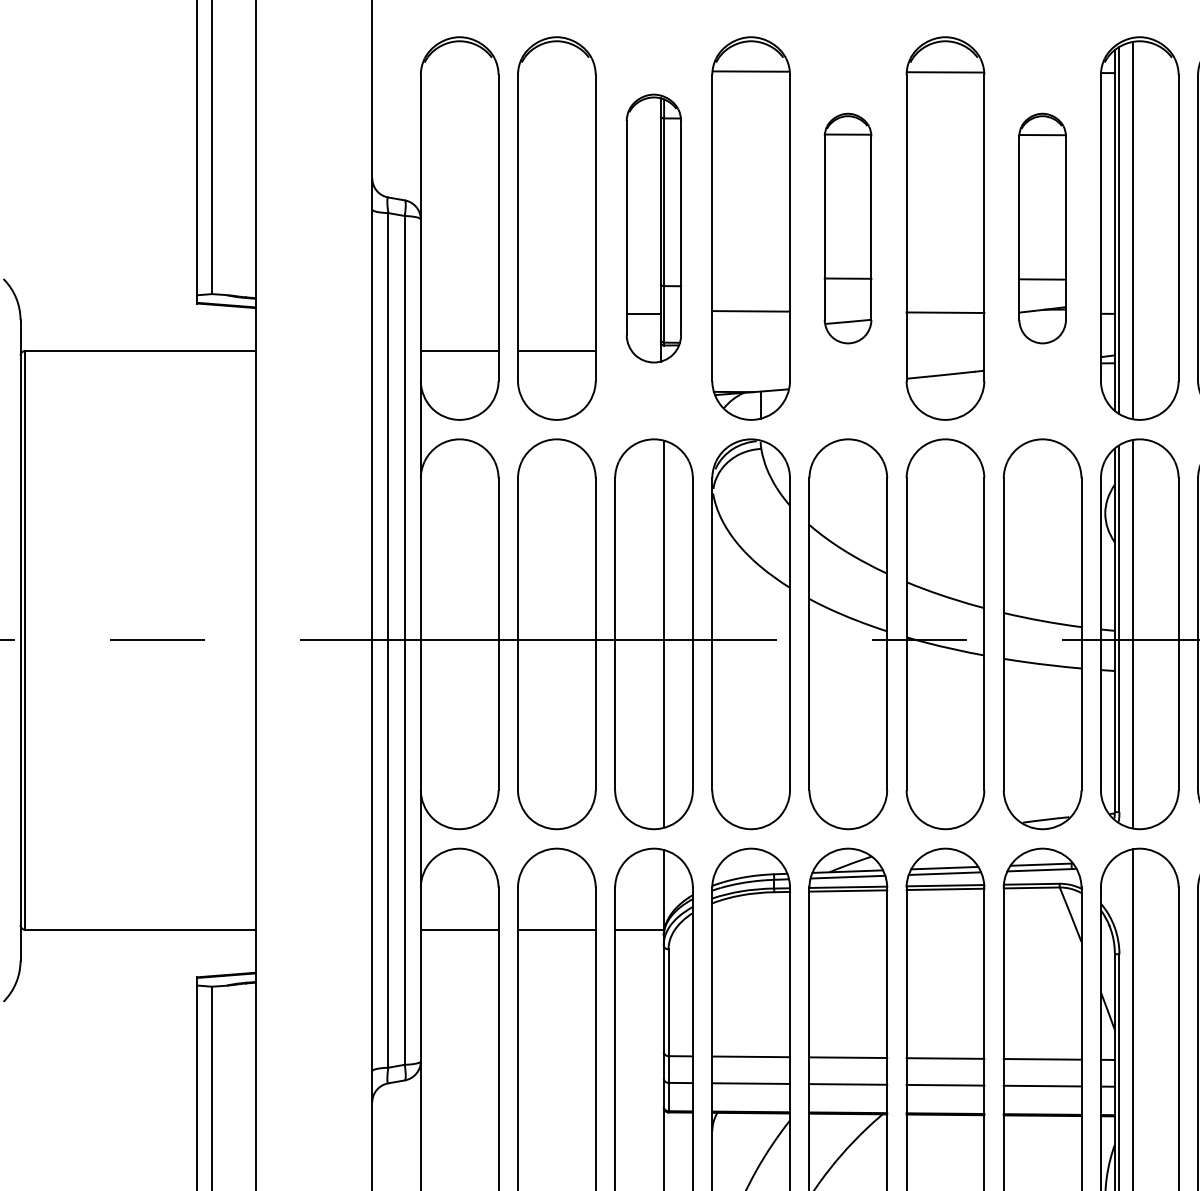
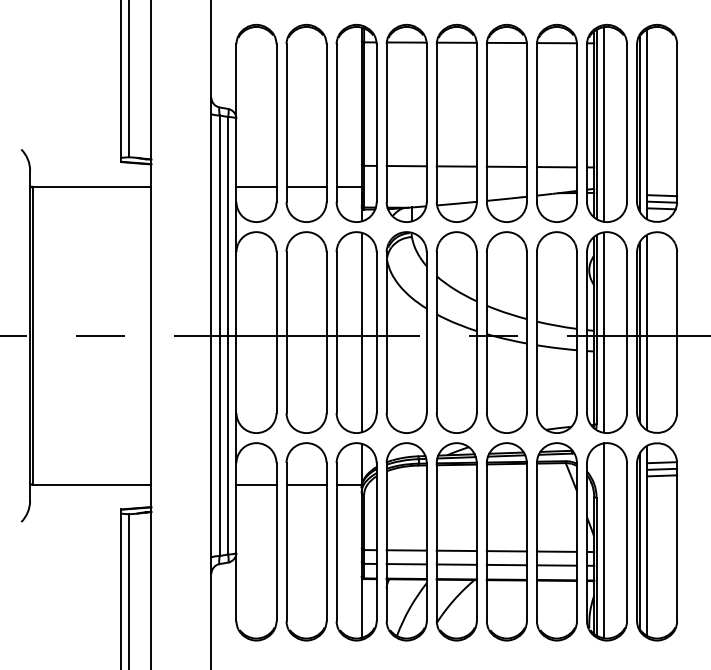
part: (653, 228) -> (356, 123), size x1.43
part: (847, 228) -> (456, 123), size x1.67
part: (1041, 228) -> (556, 123), size x1.67

